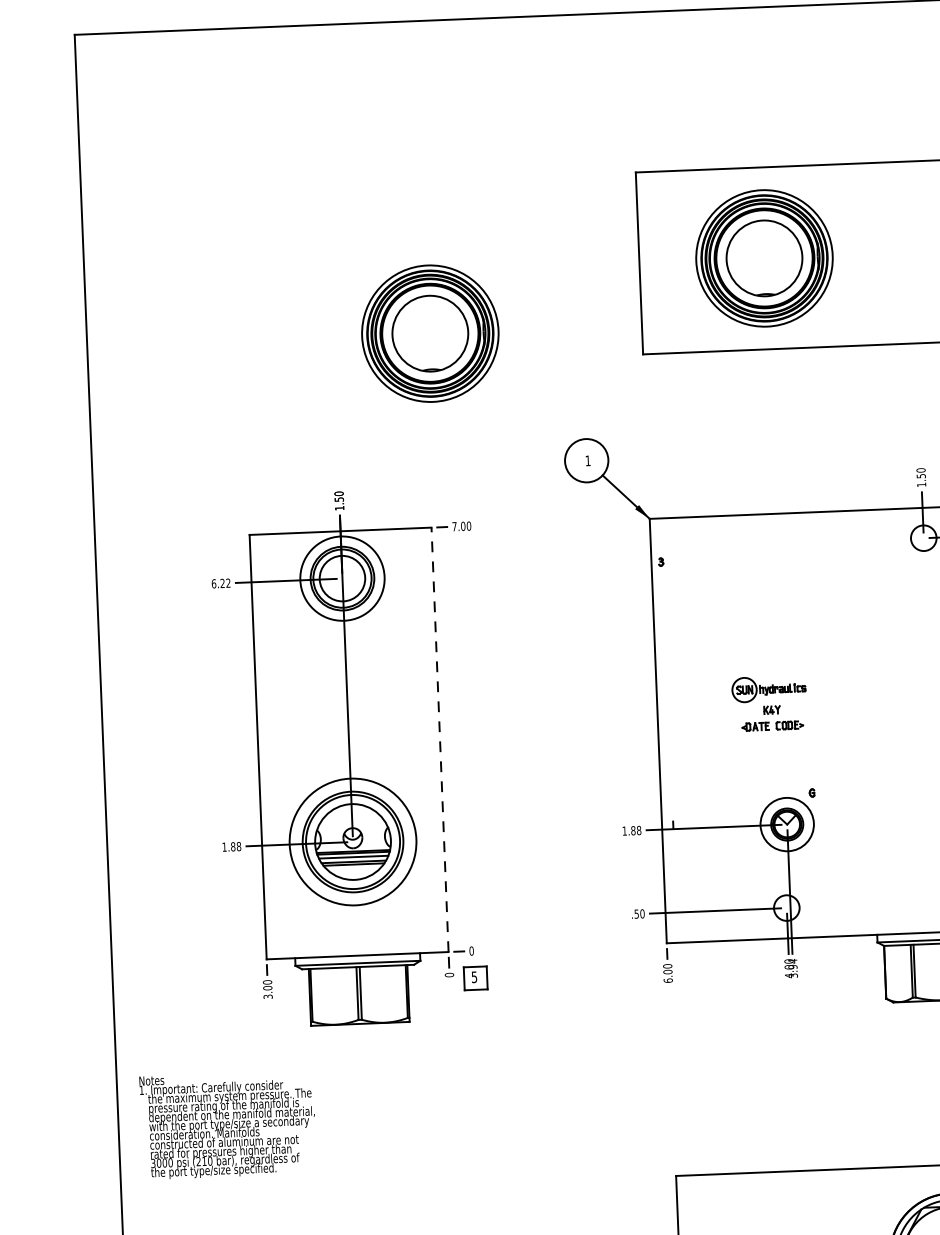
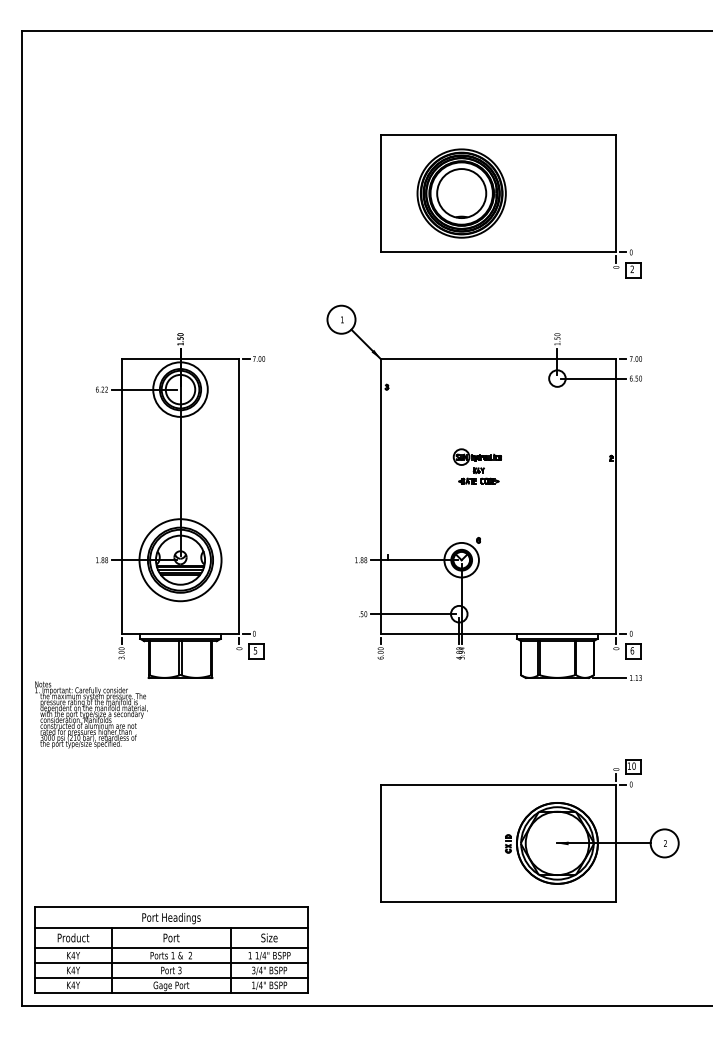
part: (430, 333) -> (243, 233), removed
part: (768, 703) -> (476, 466), moved
line: (440, 738) -> (239, 495), dashed -> solid
text: (228, 1124) -> (91, 714), moved

